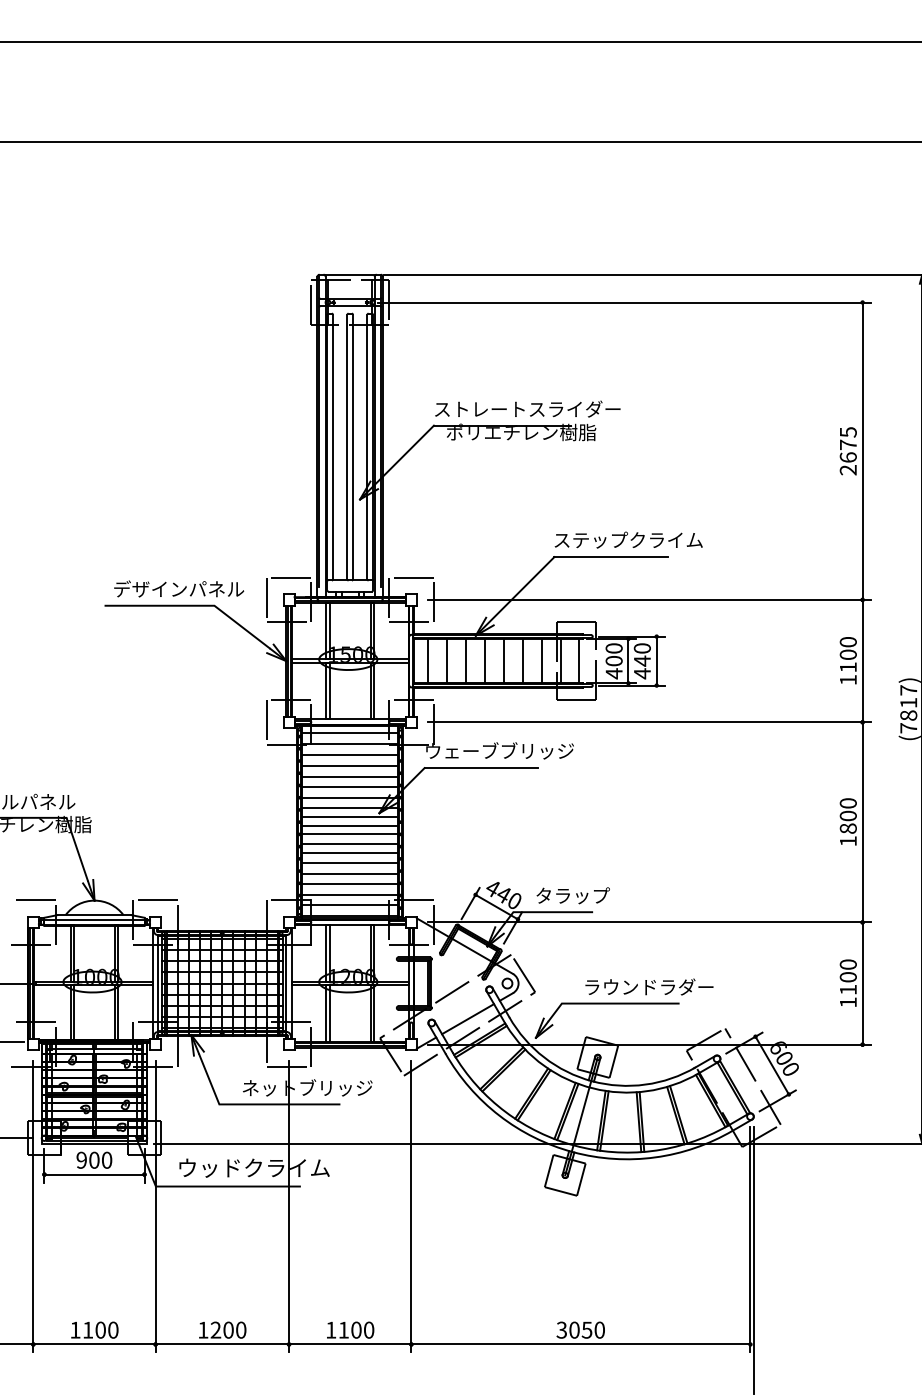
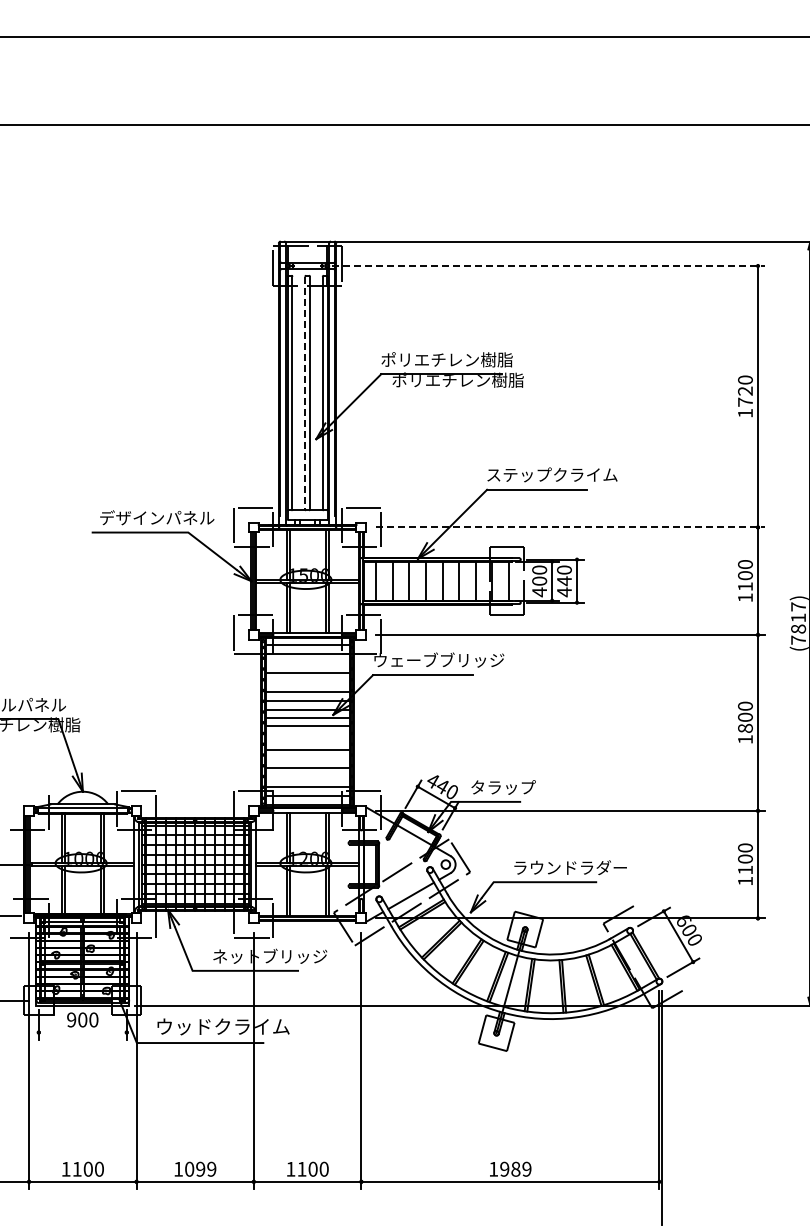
line: (624, 303) -> (548, 266), solid -> dashed
text: (527, 408) -> (463, 359), ストレートスライダー -> ポリエチレン樹脂
line: (347, 447) -> (305, 393), solid -> dashed
text: (848, 450) -> (745, 396), 2675 -> 1720
line: (649, 600) -> (570, 527), solid -> dashed
line: (350, 754) -> (307, 663), removed
line: (350, 776) -> (307, 682), removed
line: (350, 834) -> (307, 733), removed
line: (350, 843) -> (307, 741), removed
line: (350, 862) -> (307, 758), removed
line: (350, 884) -> (307, 777), removed
line: (32, 900) -> (28, 791), removed
line: (752, 1076) -> (661, 946), removed
line: (94, 1174) -> (82, 1032), removed
text: (228, 1329) -> (200, 1168), 1200 -> 1099
text: (581, 1329) -> (510, 1168), 3050 -> 1989

